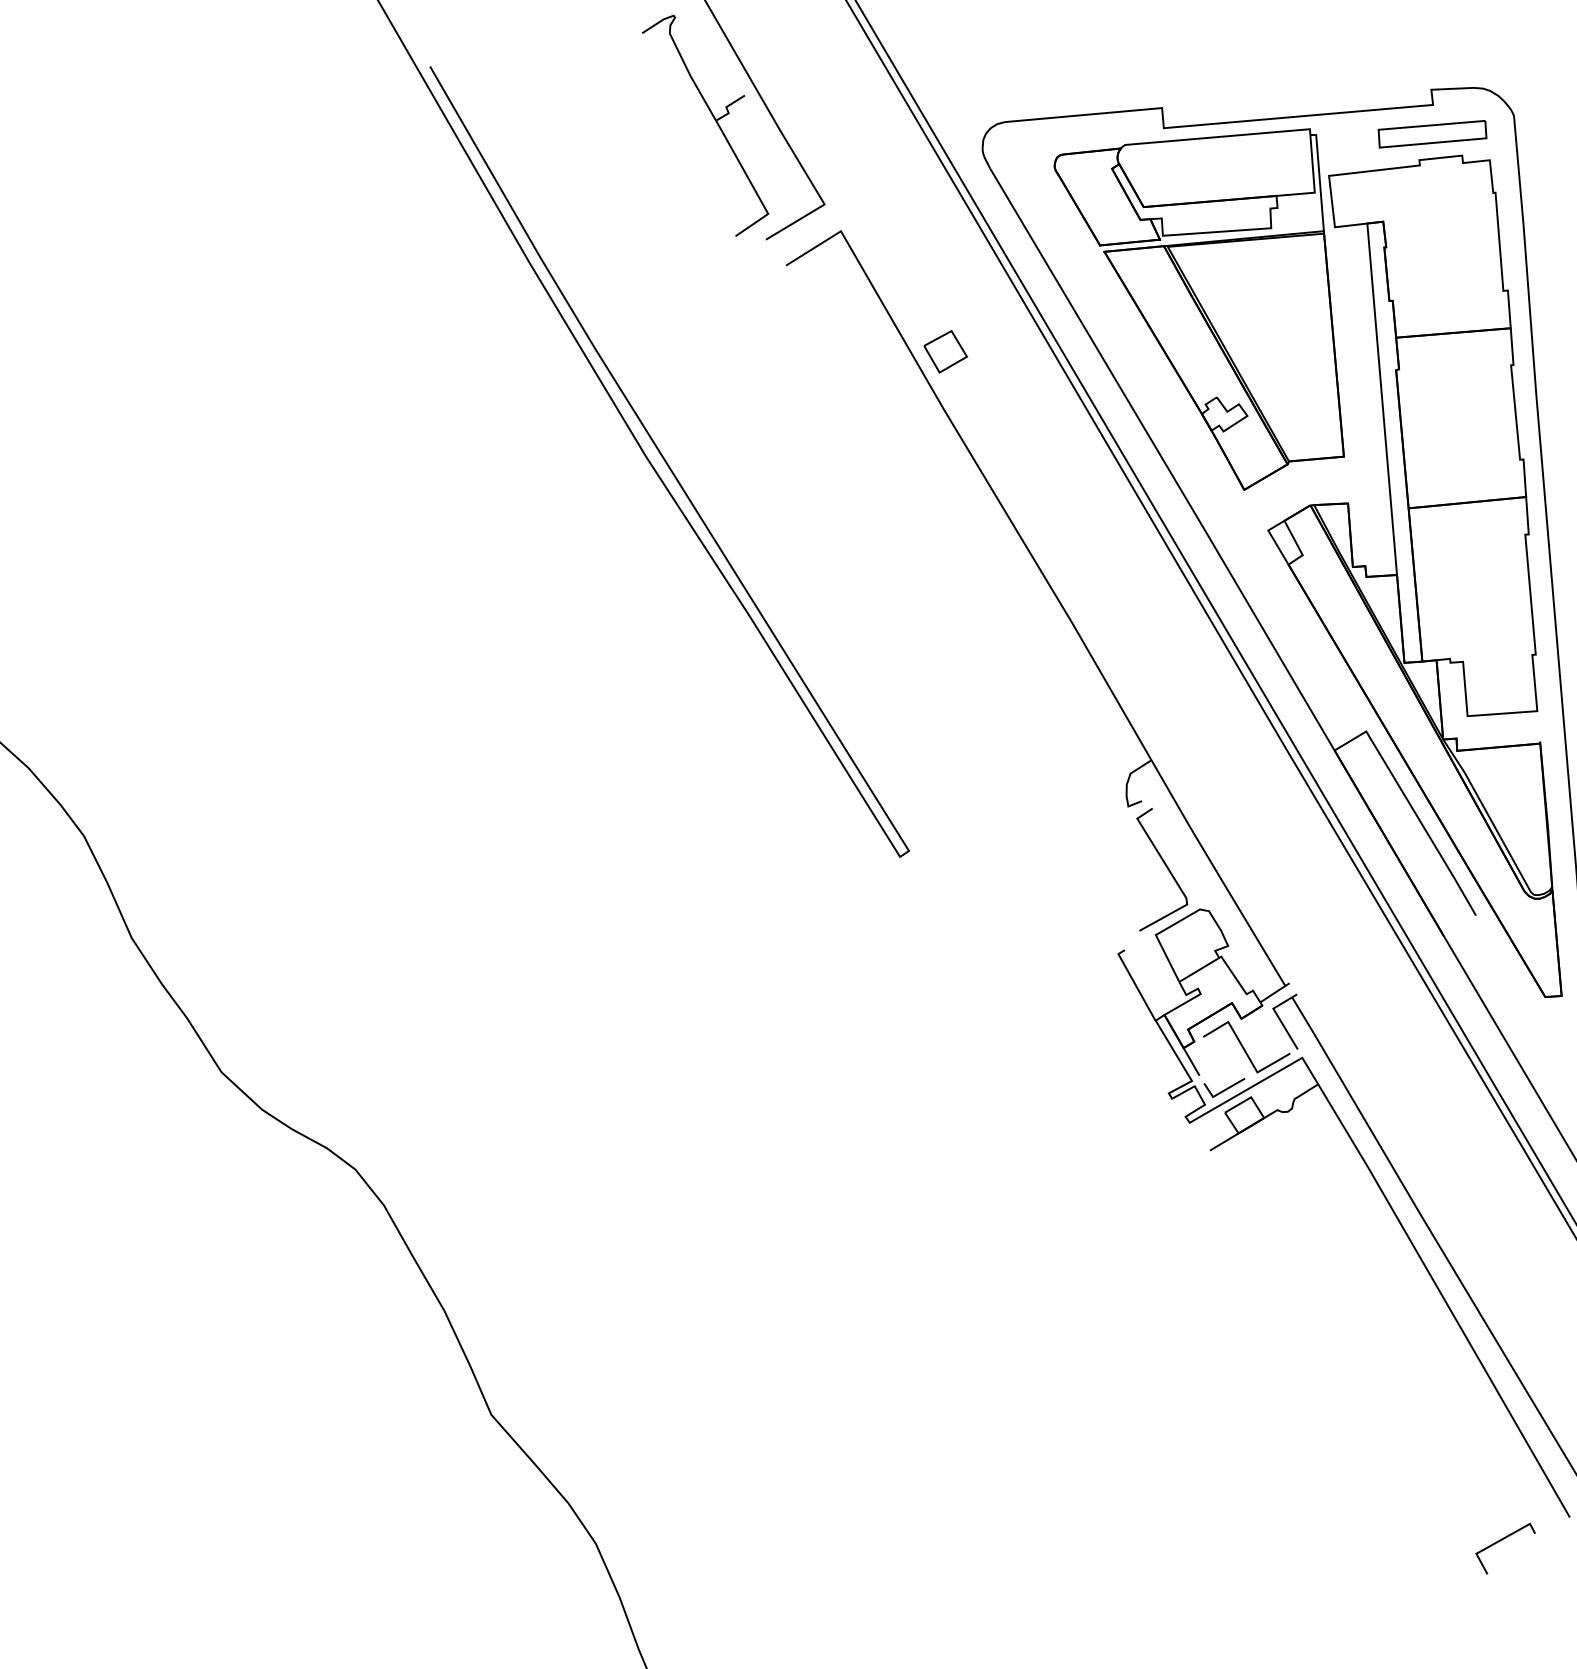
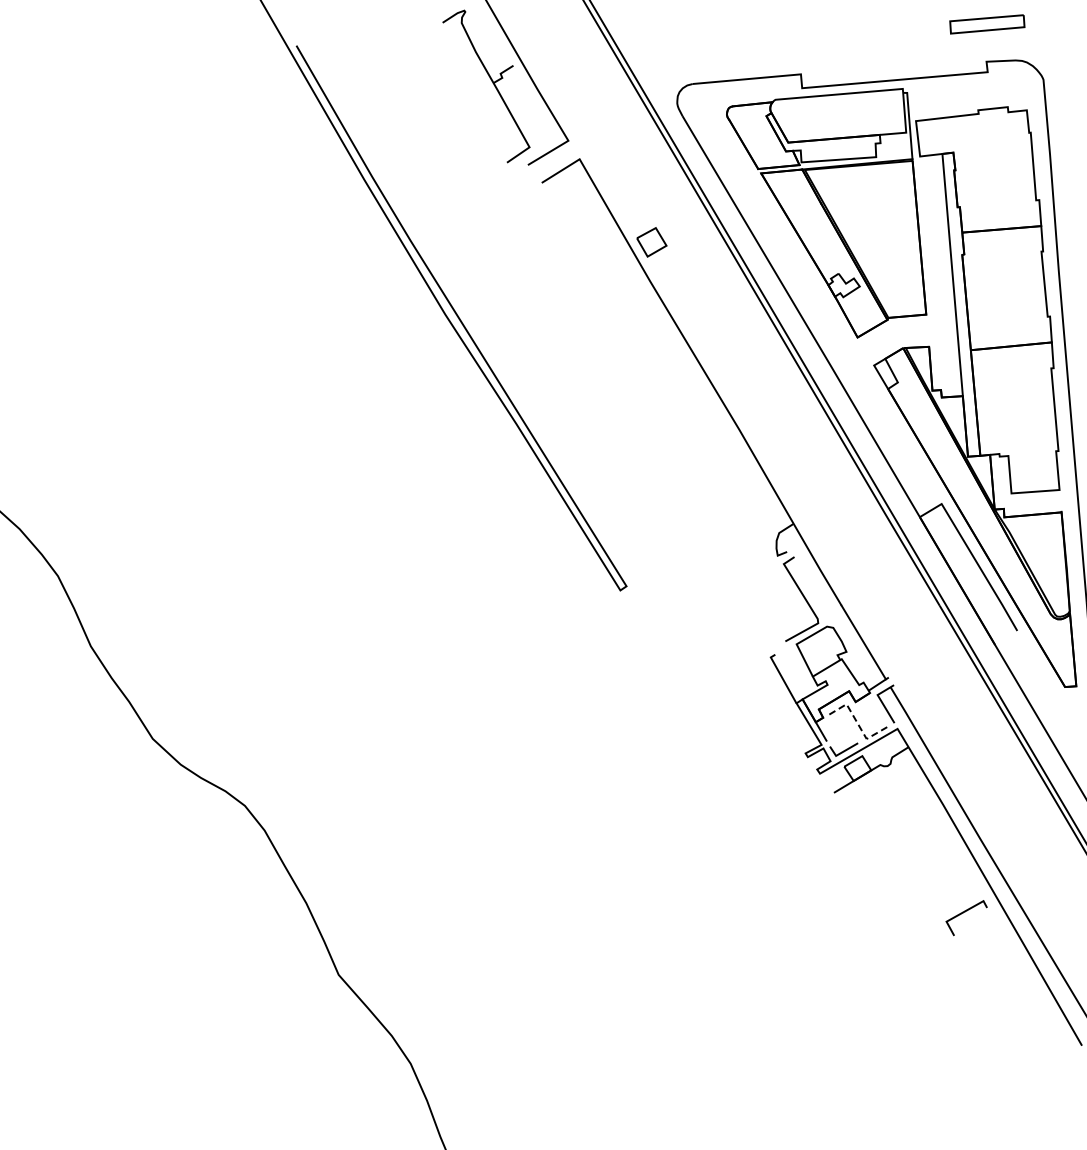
part: (1432, 134) -> (987, 24), moved
line: (1245, 1051) -> (858, 724), solid -> dashed
line: (1500, 1541) -> (963, 913), moved

